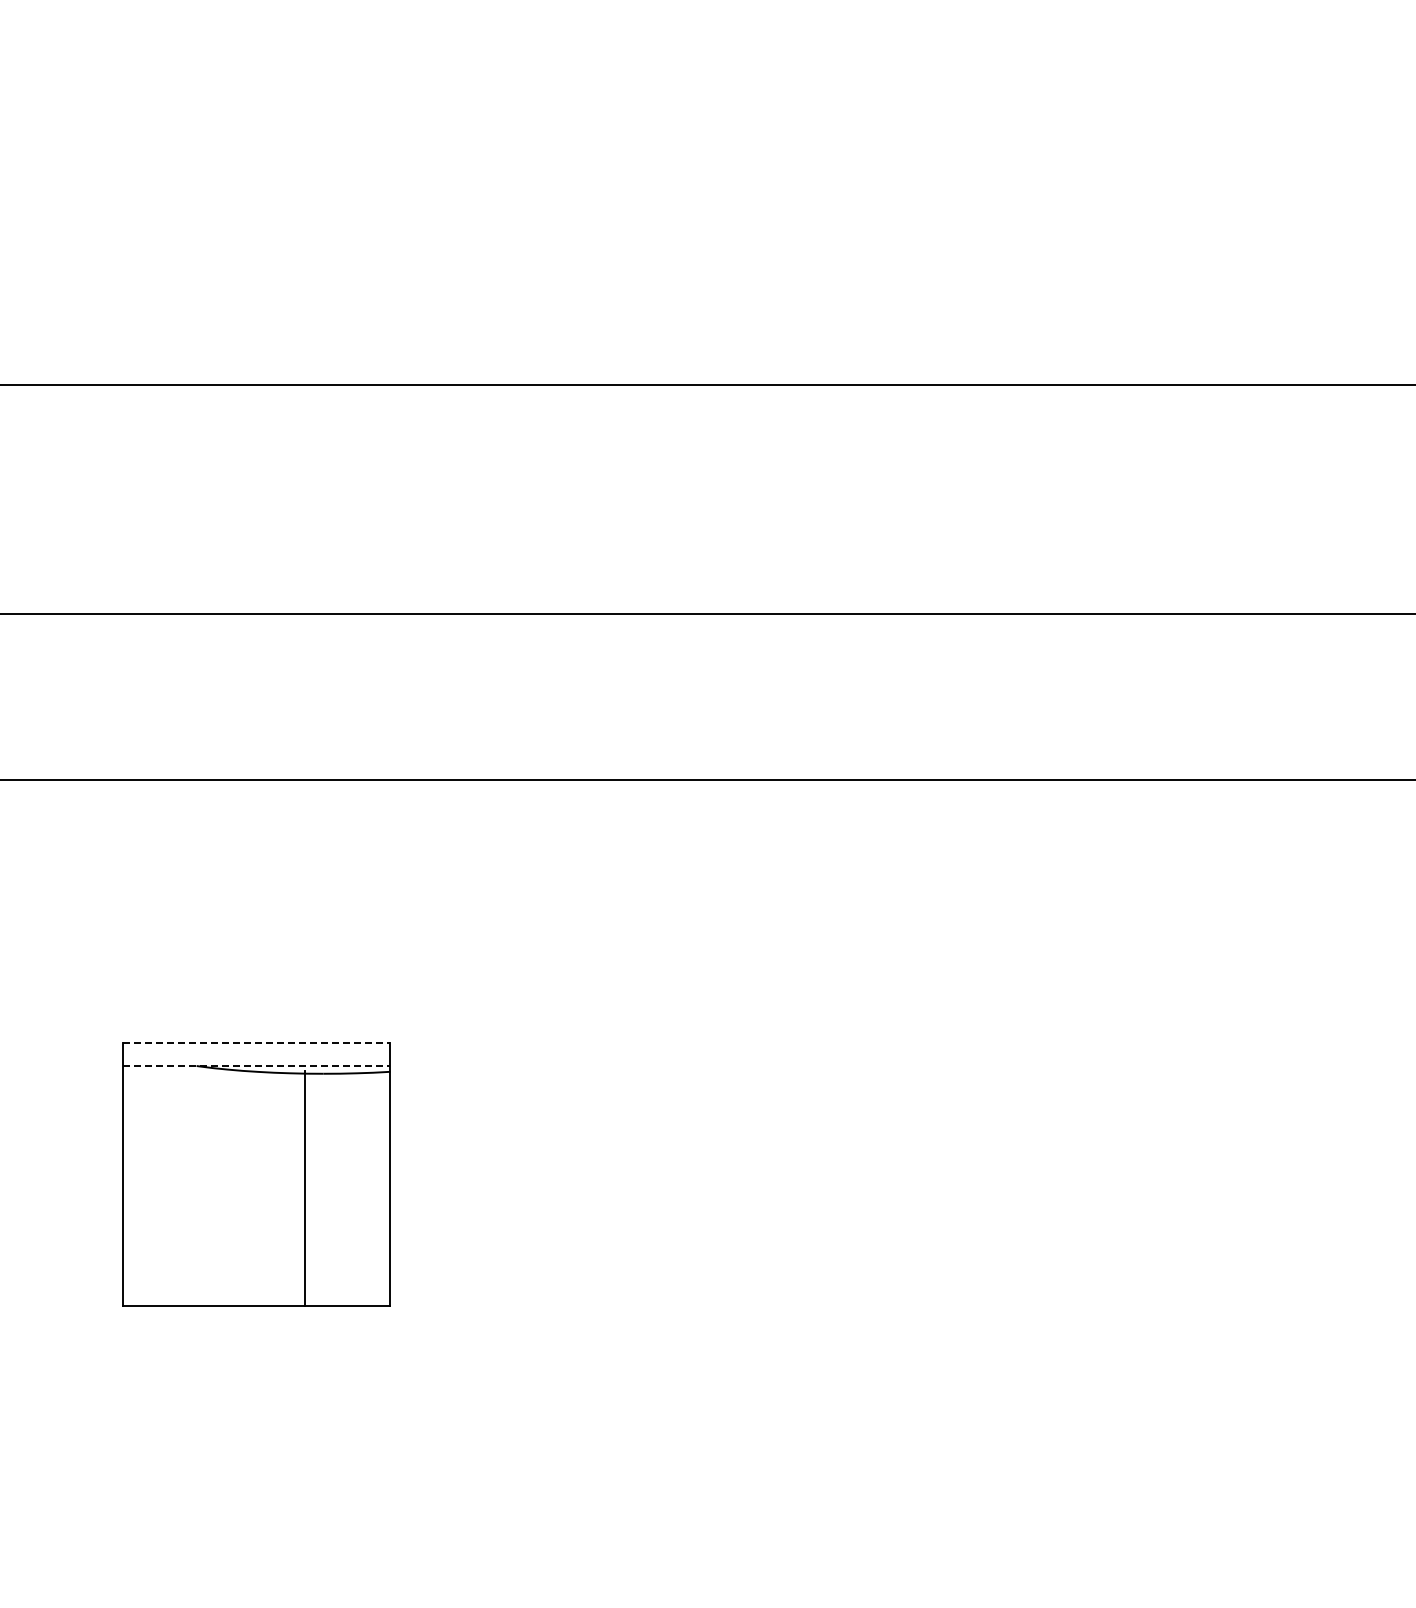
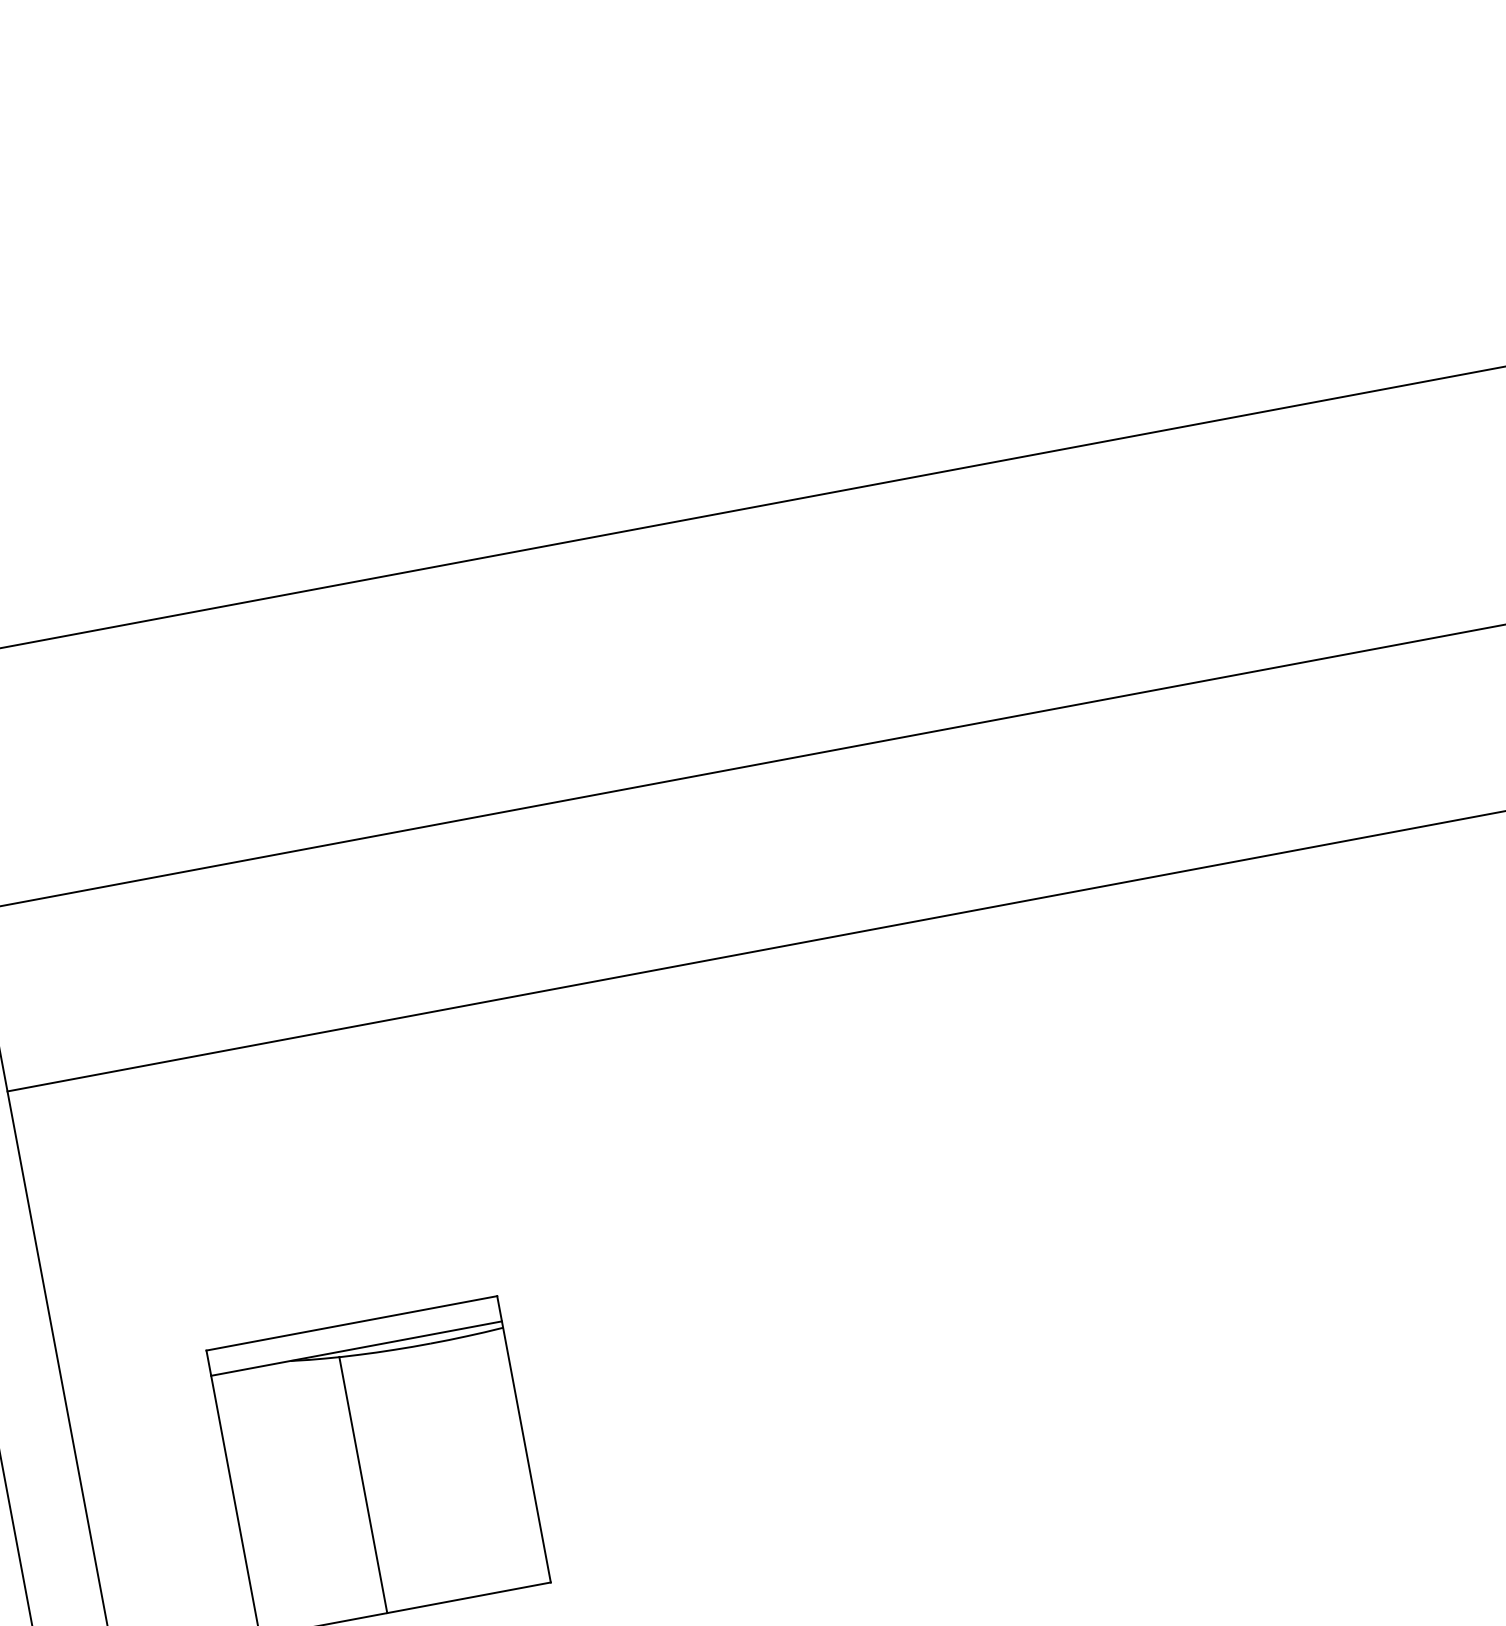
line: (256, 1042) -> (351, 1323), dashed -> solid
line: (256, 1065) -> (356, 1348), dashed -> solid
line: (305, 1187) -> (363, 1484), moved

